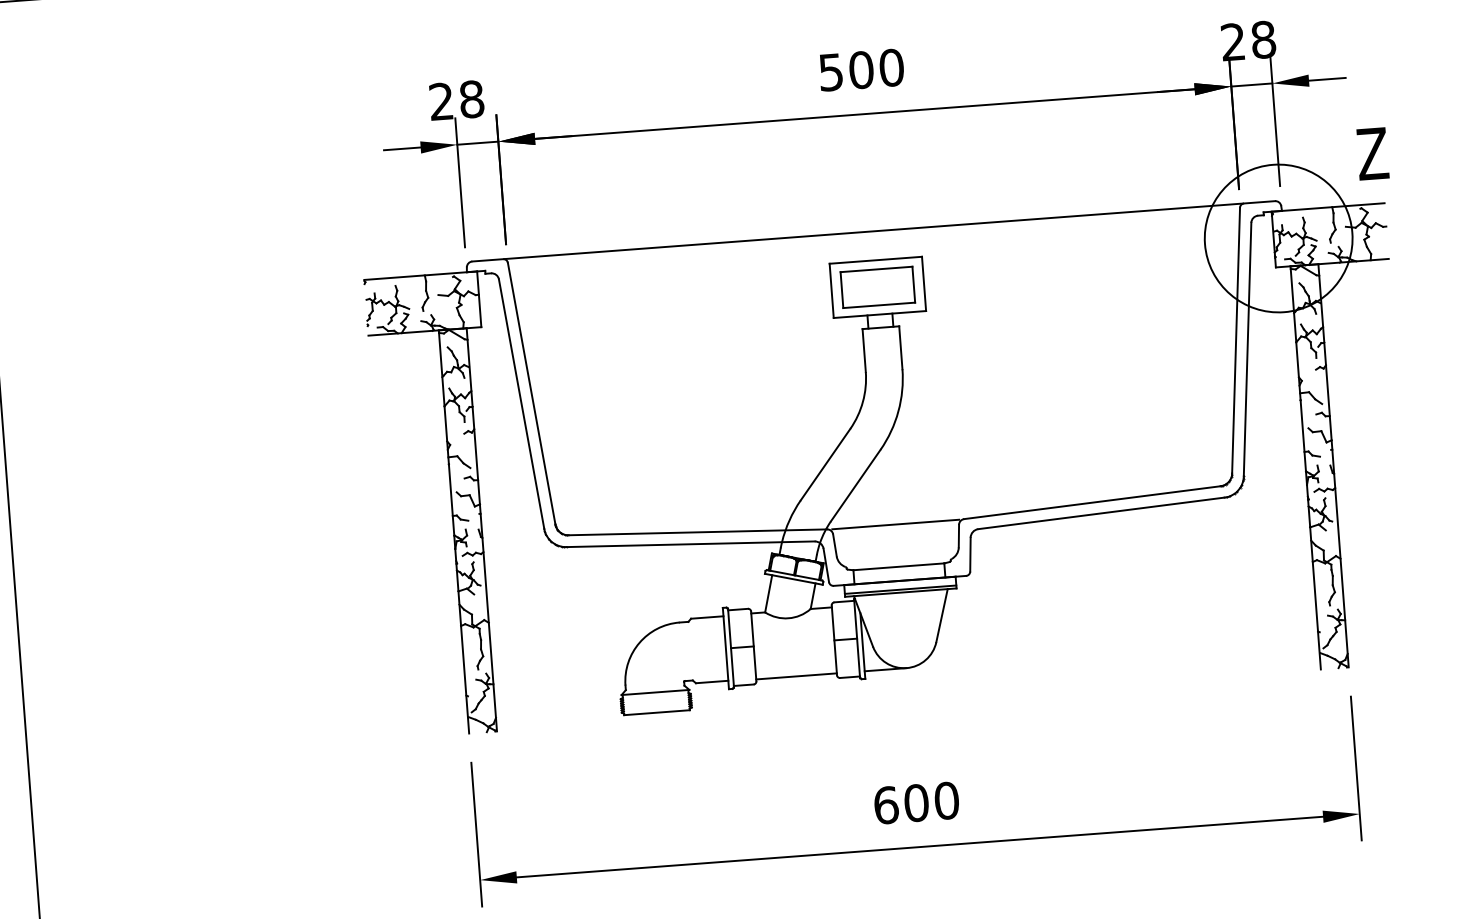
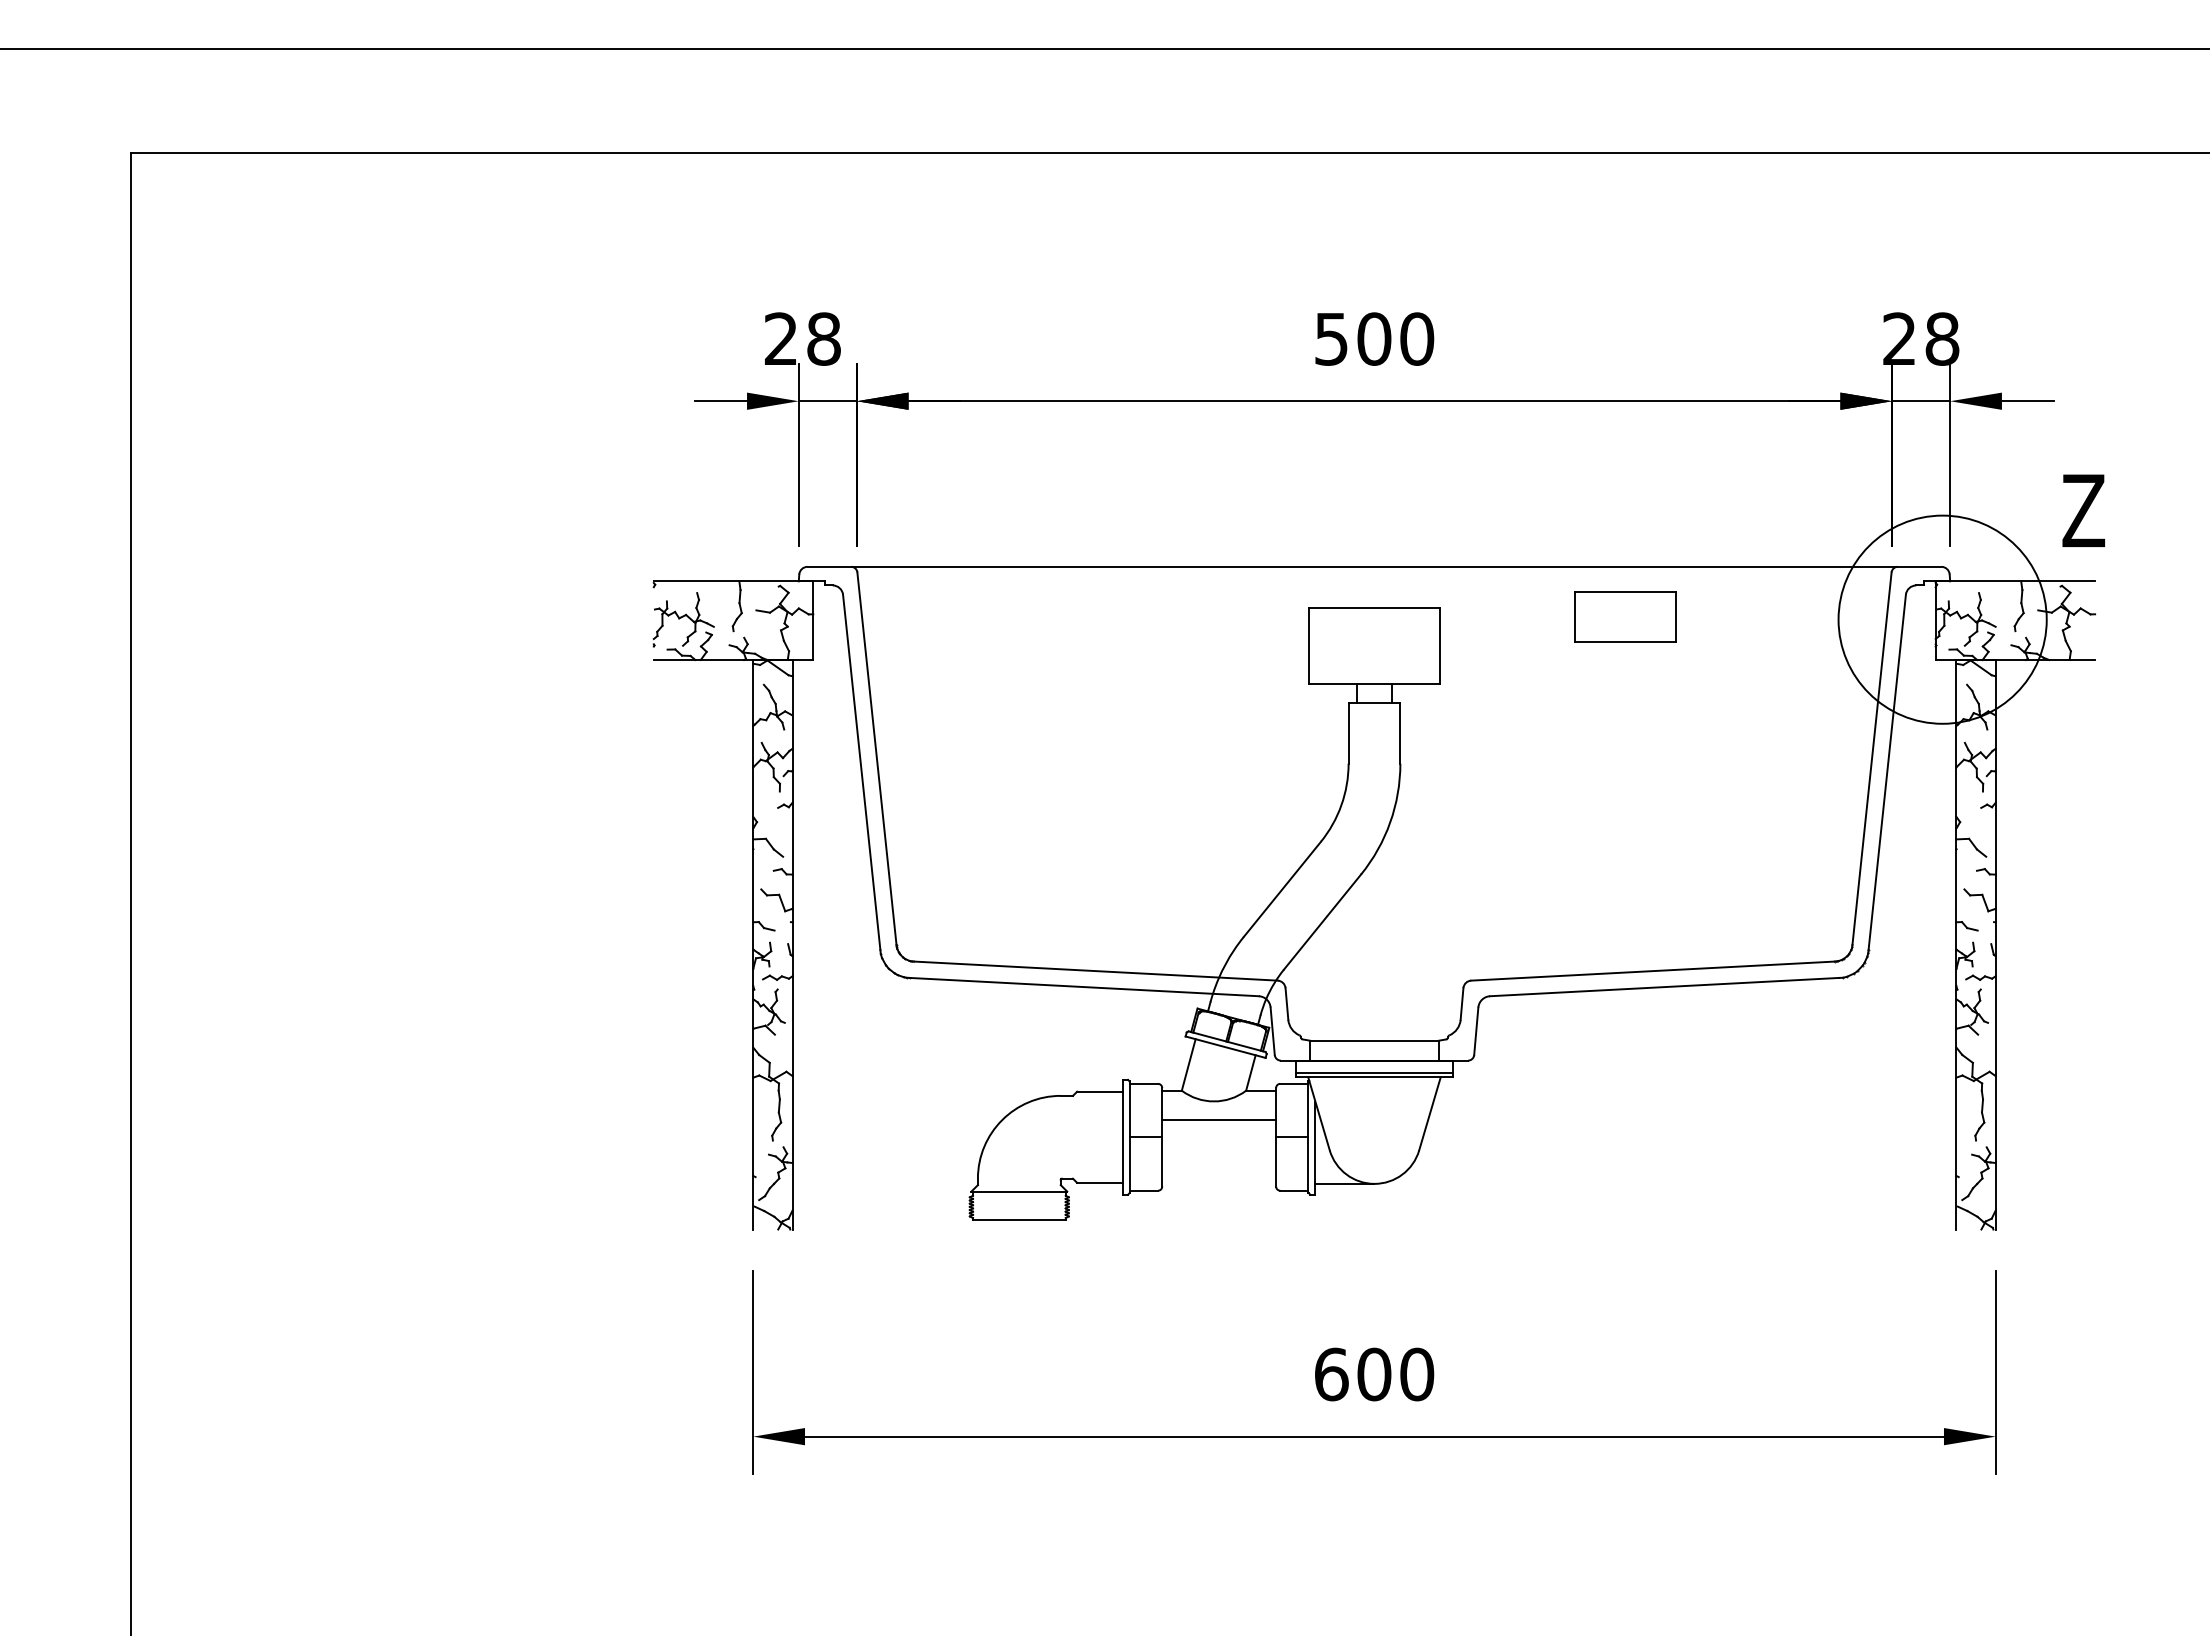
part: (877, 287) -> (1625, 616), moved
line: (895, 524) -> (1374, 981), removed
line: (796, 676) -> (1219, 1119), moved

